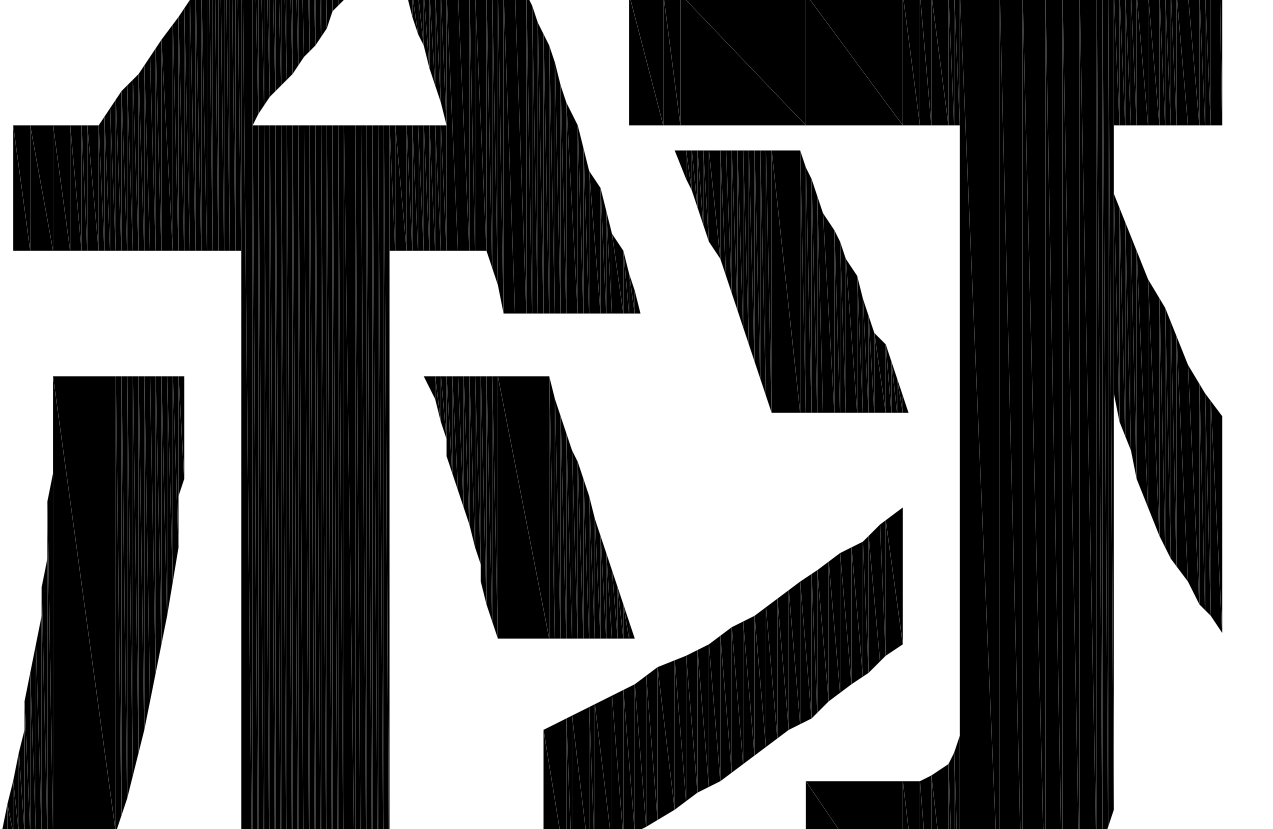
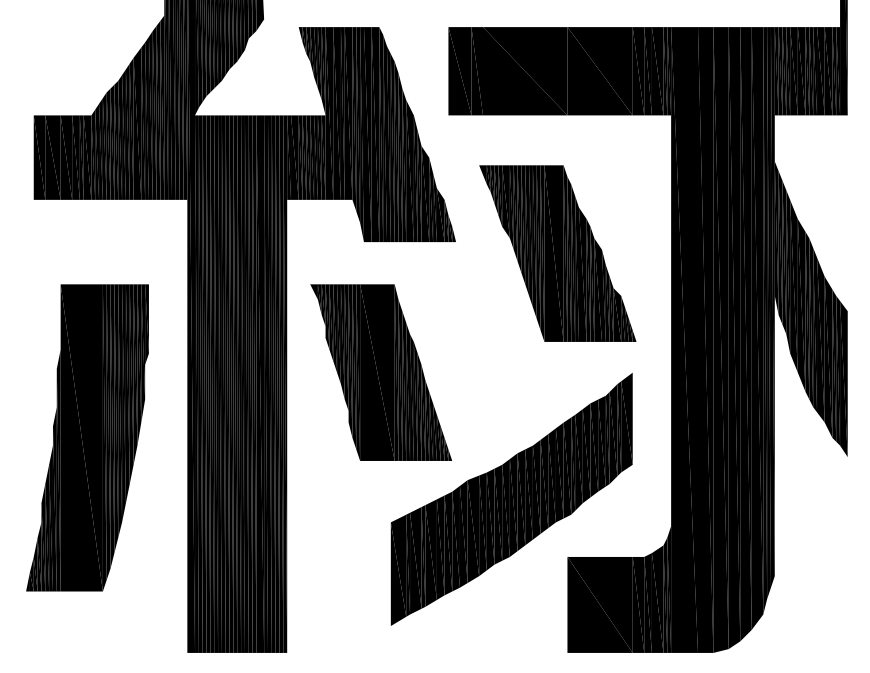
part: (791, 281) -> (557, 253), moved

